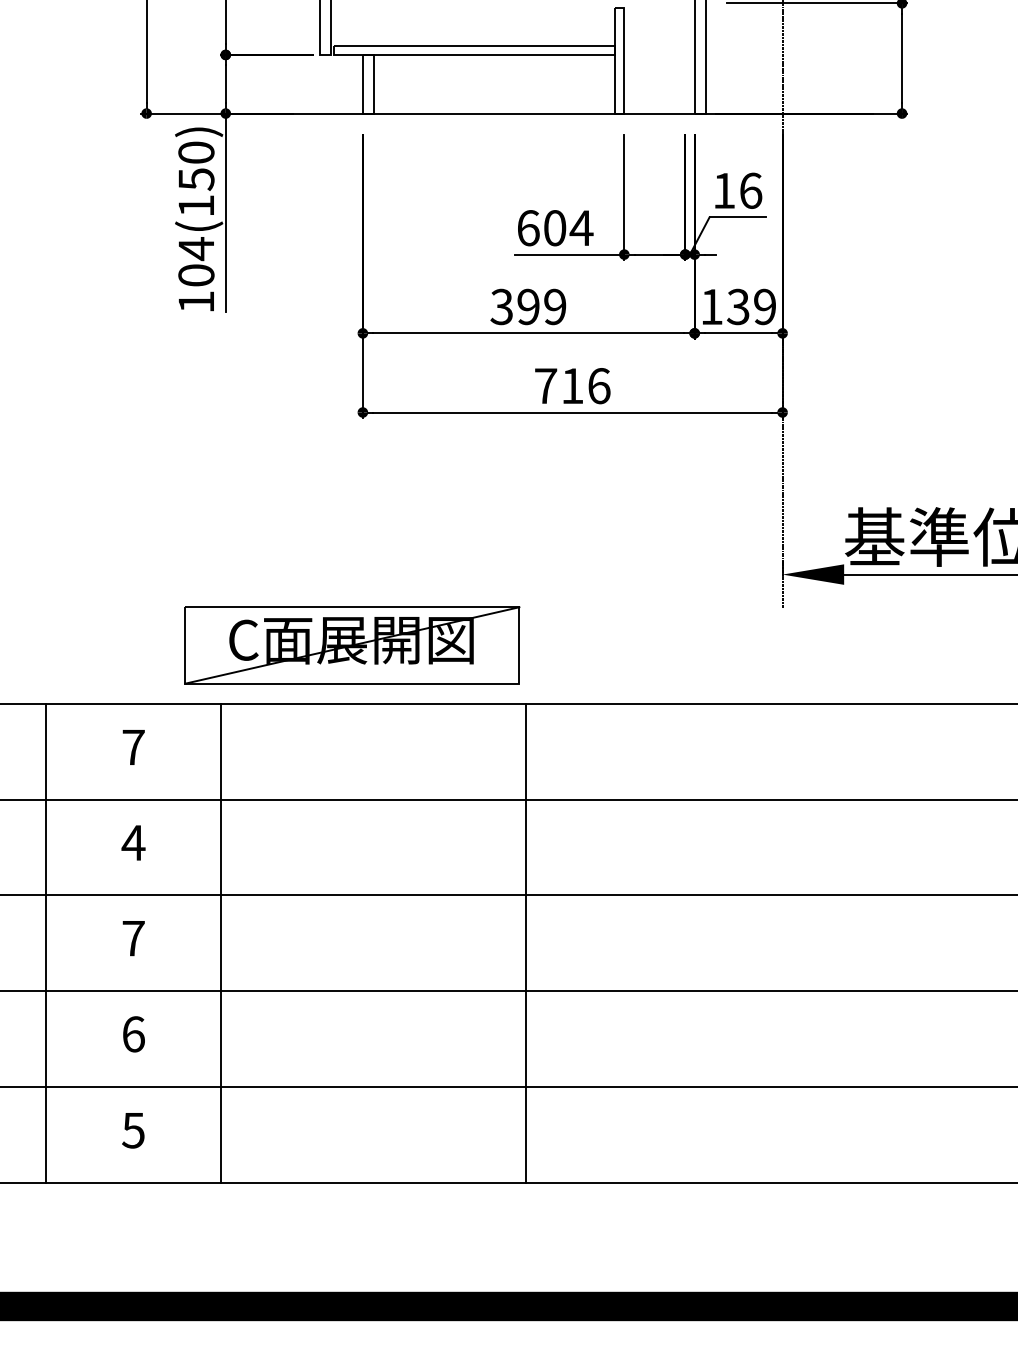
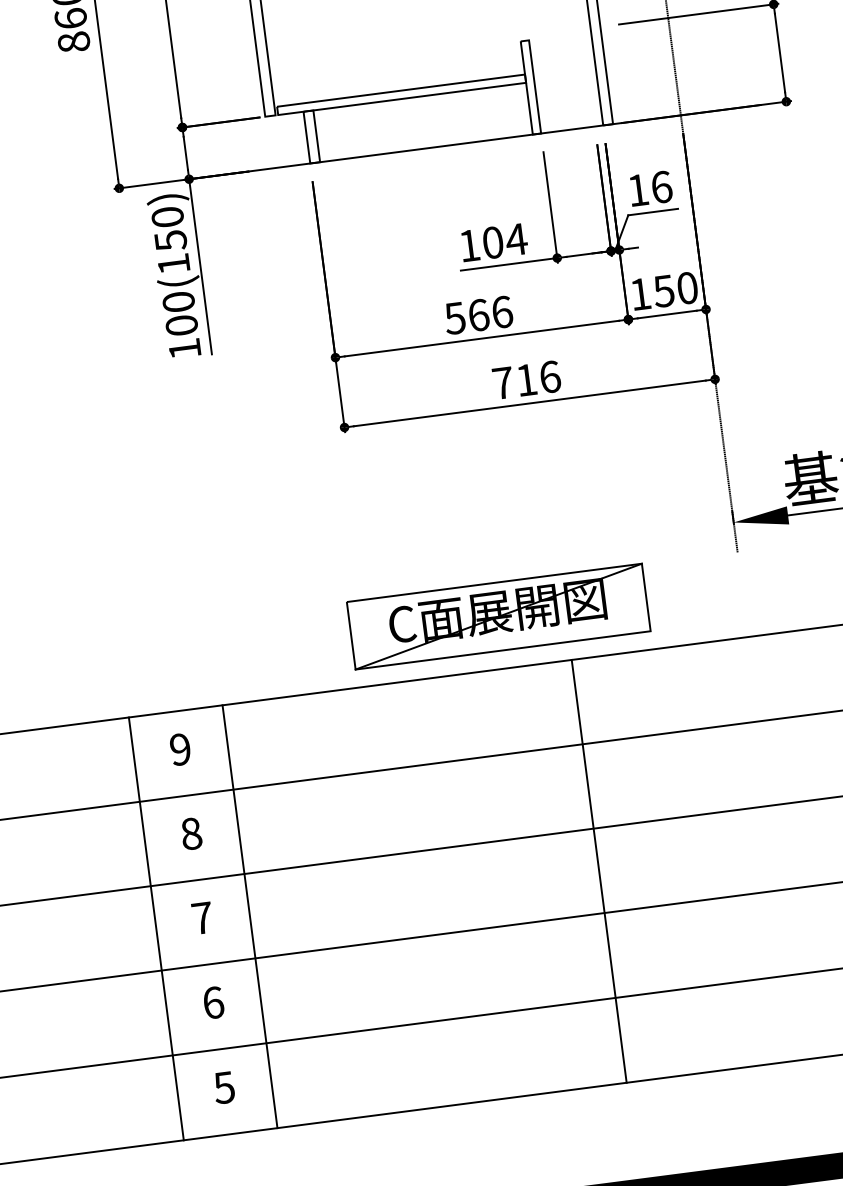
text: (528, 228) -> (469, 246), 604 -> 104
text: (196, 249) -> (178, 302), 104(150) -> 100(150)
text: (528, 306) -> (478, 314), 399 -> 566
text: (751, 306) -> (675, 289), 139 -> 150
part: (352, 645) -> (498, 616), moved
text: (133, 747) -> (180, 749), 7 -> 9
text: (133, 843) -> (191, 834), 4 -> 8
line: (45, 943) -> (156, 928), moved
line: (220, 943) -> (249, 916), moved
line: (526, 943) -> (599, 871), moved

